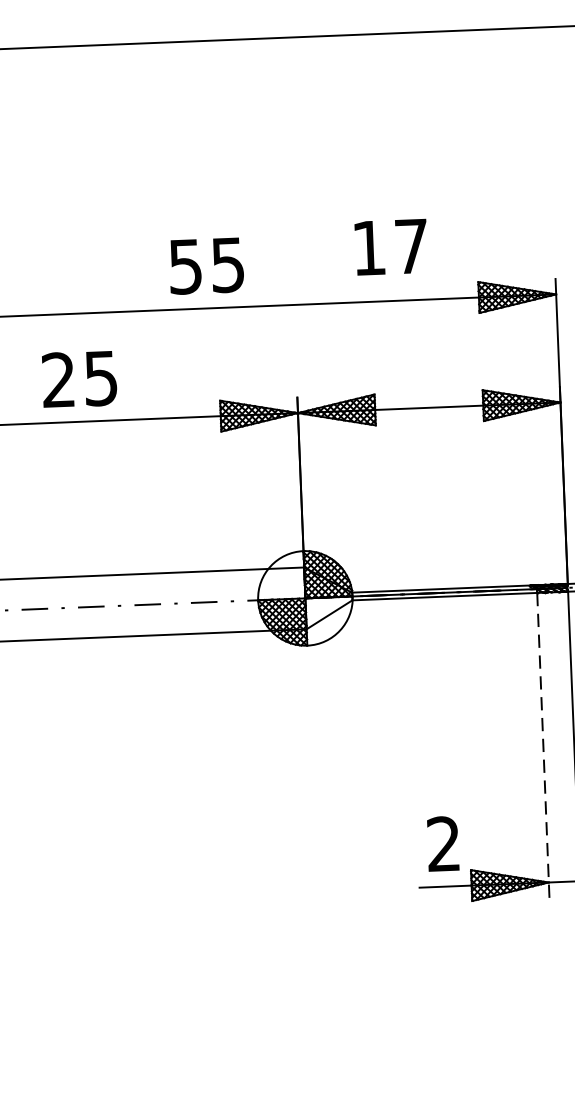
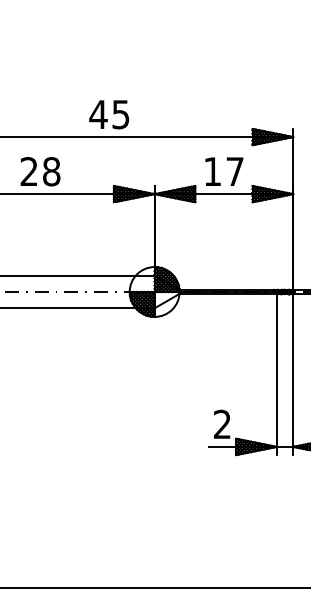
text: (391, 246) -> (224, 171), moved
text: (185, 266) -> (98, 114), 55 -> 45
text: (100, 378) -> (51, 171), 25 -> 28
line: (542, 745) -> (276, 374), dashed -> solid

